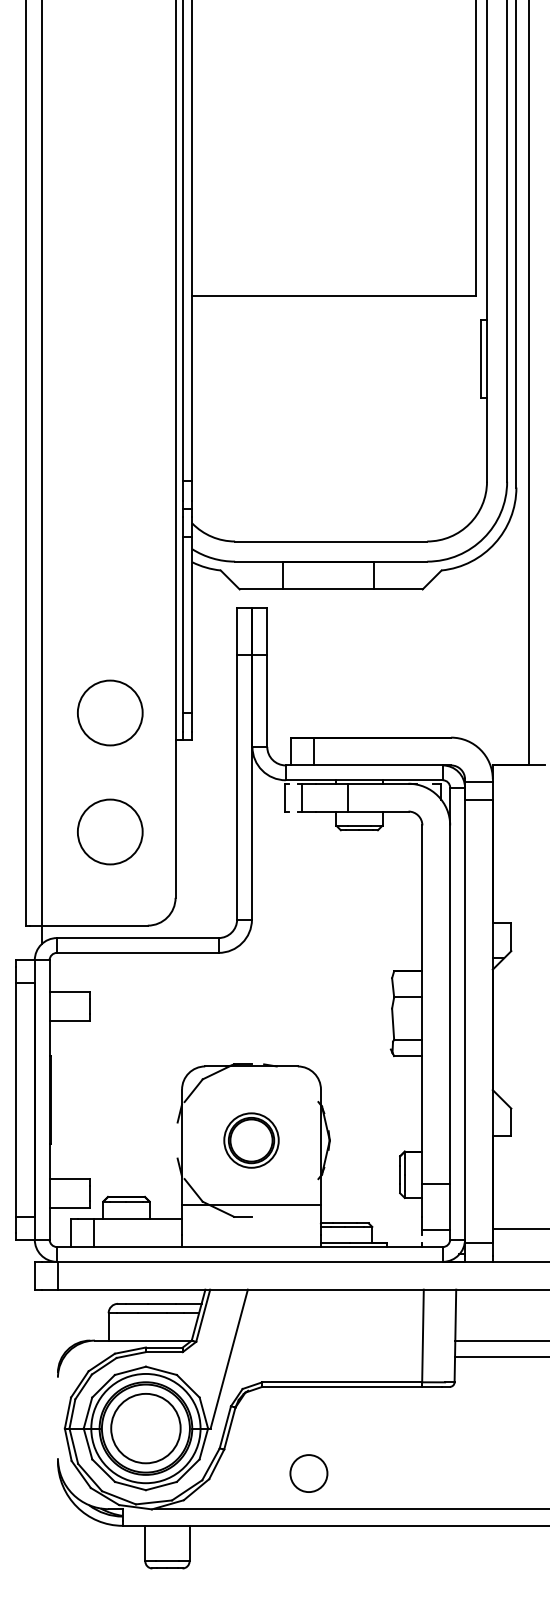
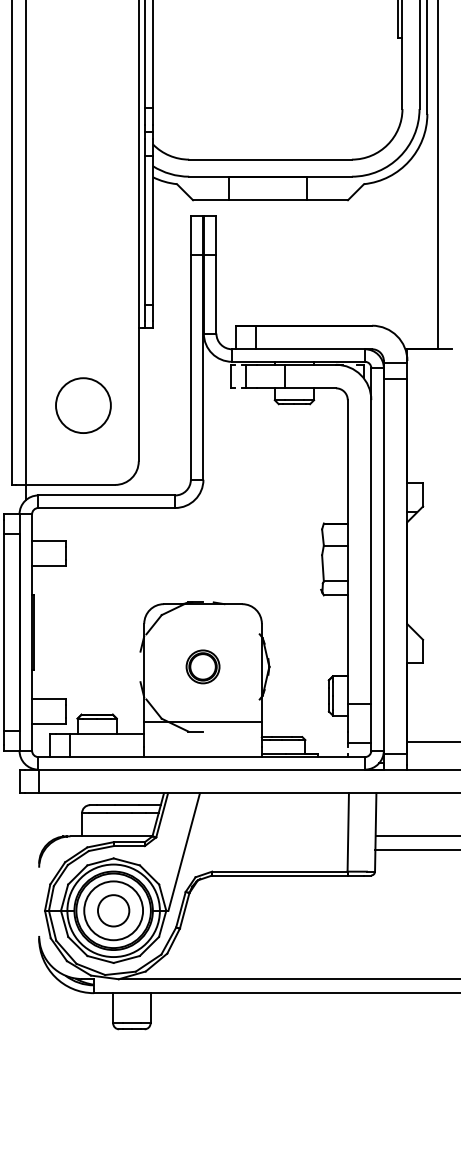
circle: (110, 712) -> (83, 304), removed
part: (251, 1140) -> (203, 666), size x0.71
circle: (308, 1473) -> (113, 910), moved

